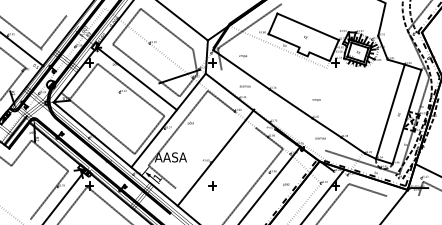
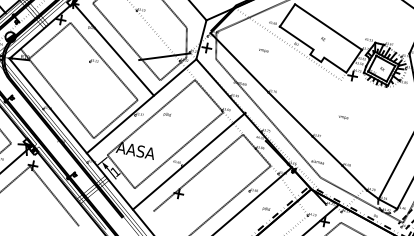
text: (243, 56) -> (264, 51), moved
text: (316, 100) -> (343, 118), moved
line: (273, 110) -> (268, 118), added
line: (205, 150) -> (178, 150), added
line: (224, 165) -> (197, 172), added

